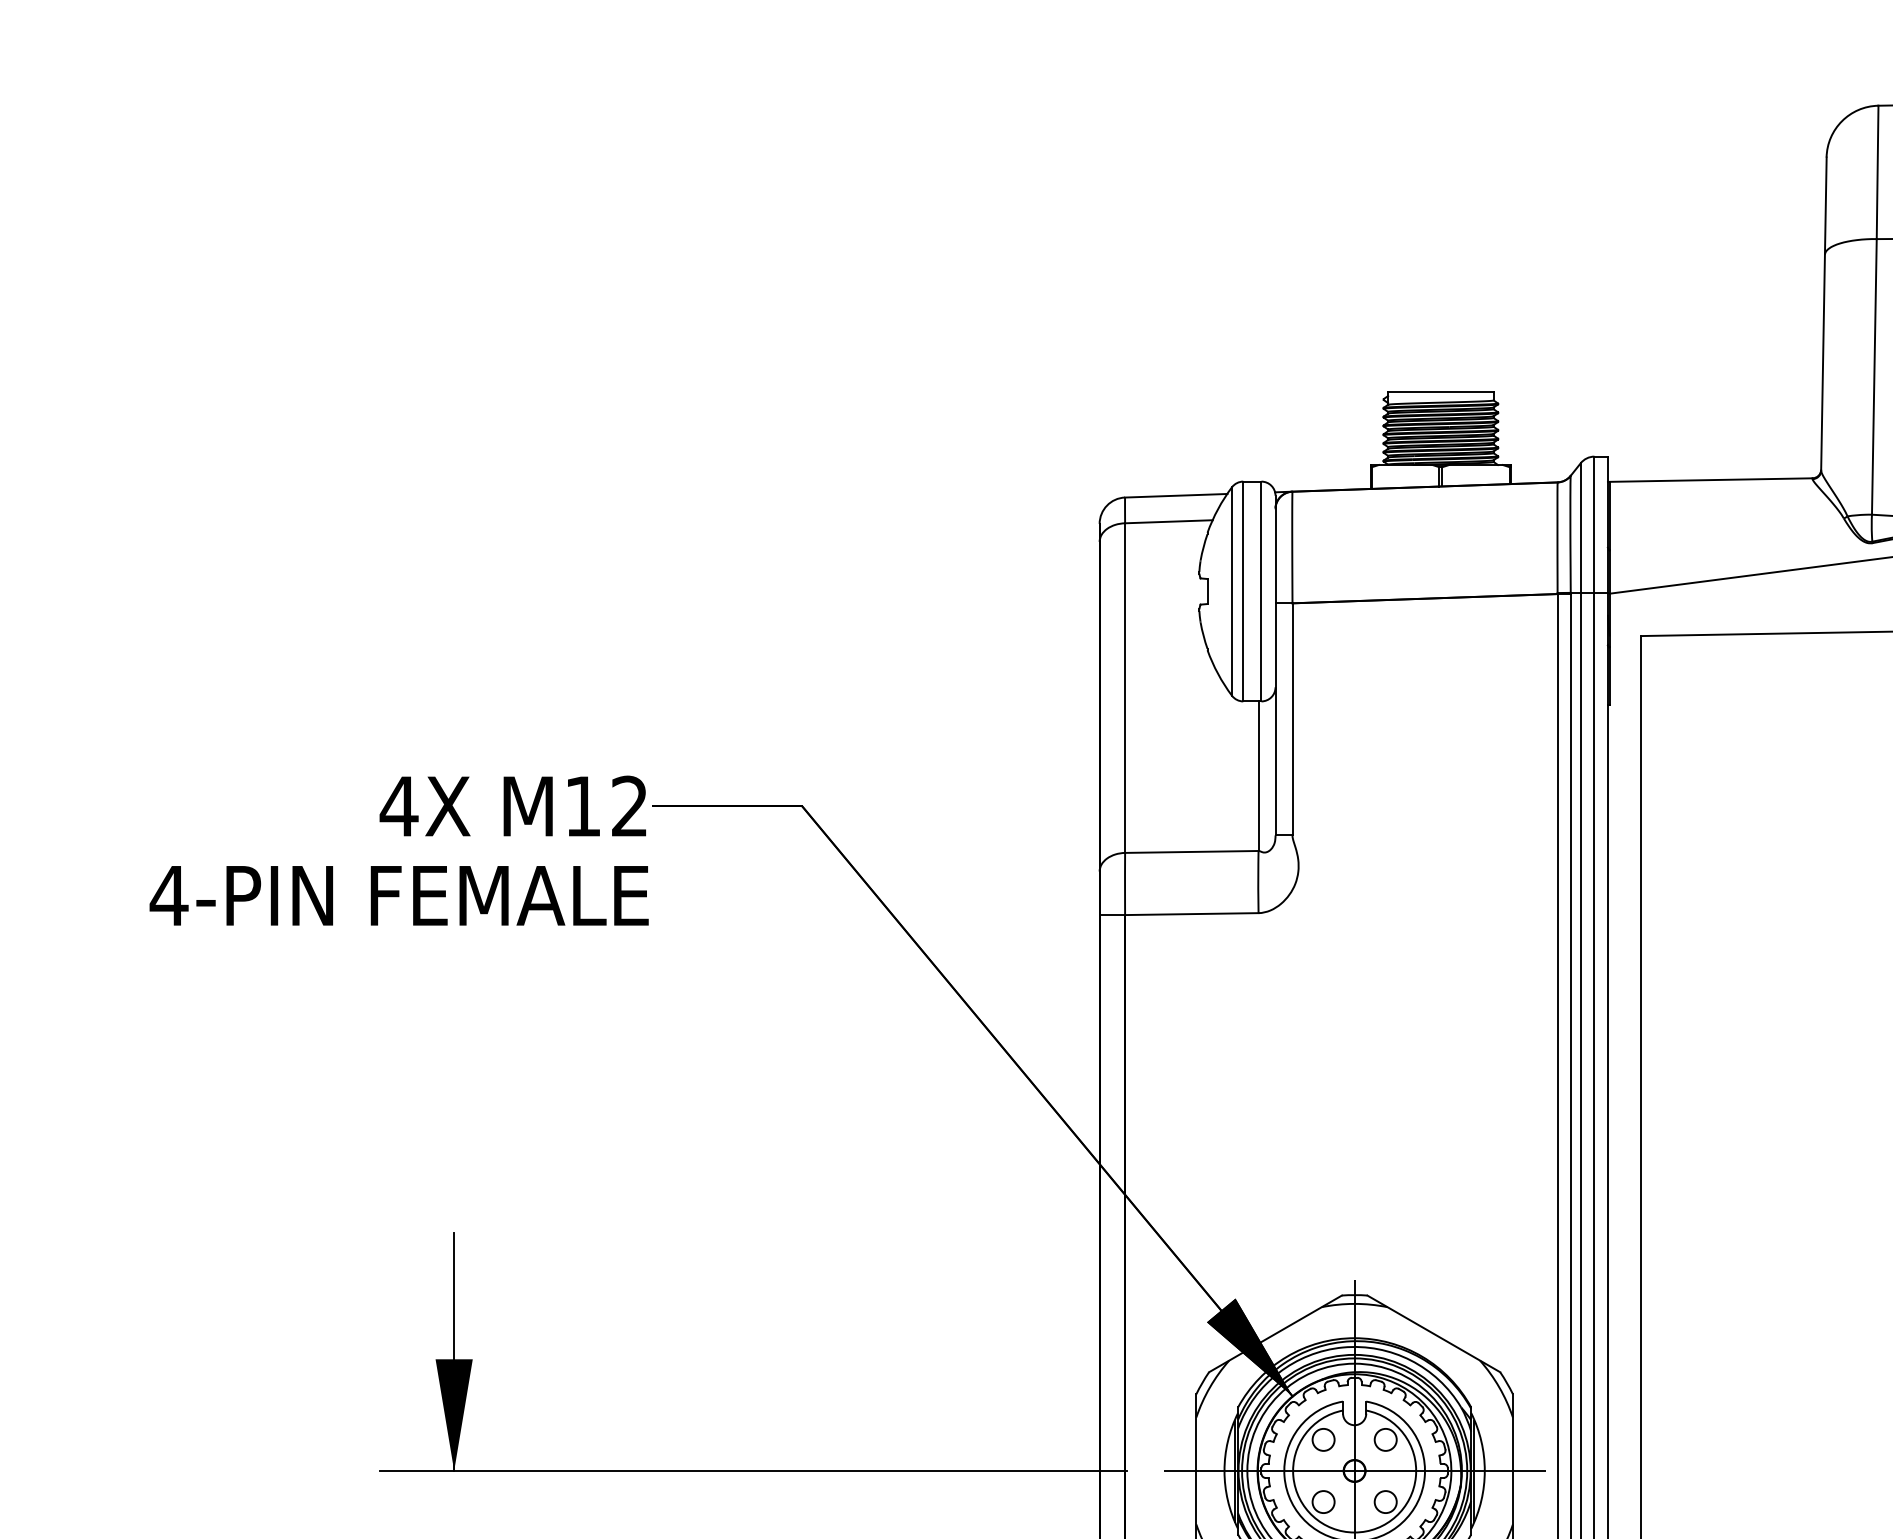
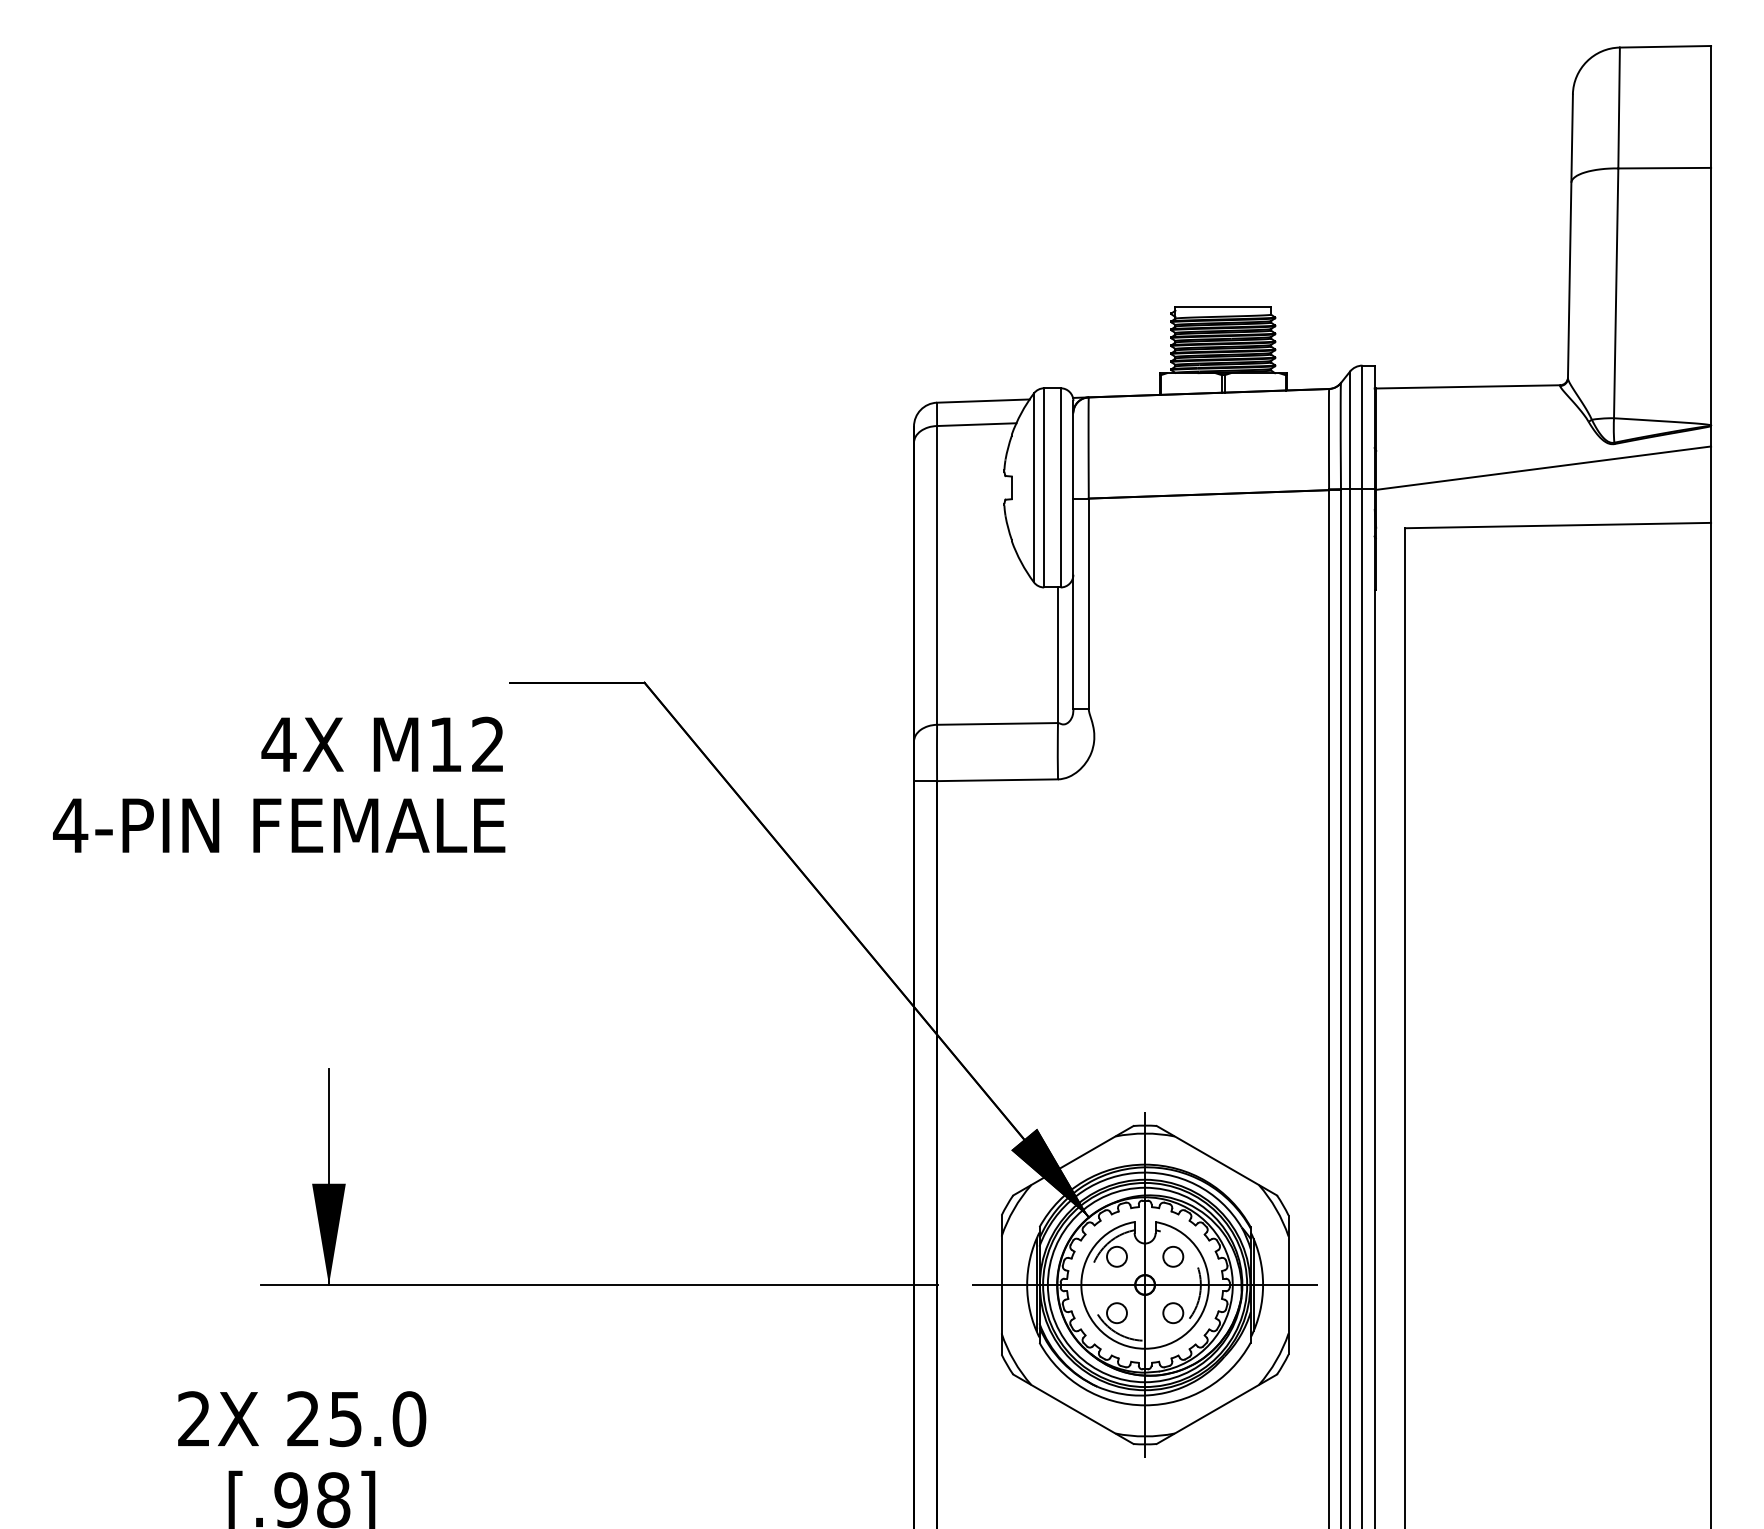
text: (399, 850) -> (279, 784), moved
arc: (1355, 1532) -> (1145, 1340), solid -> dashed

